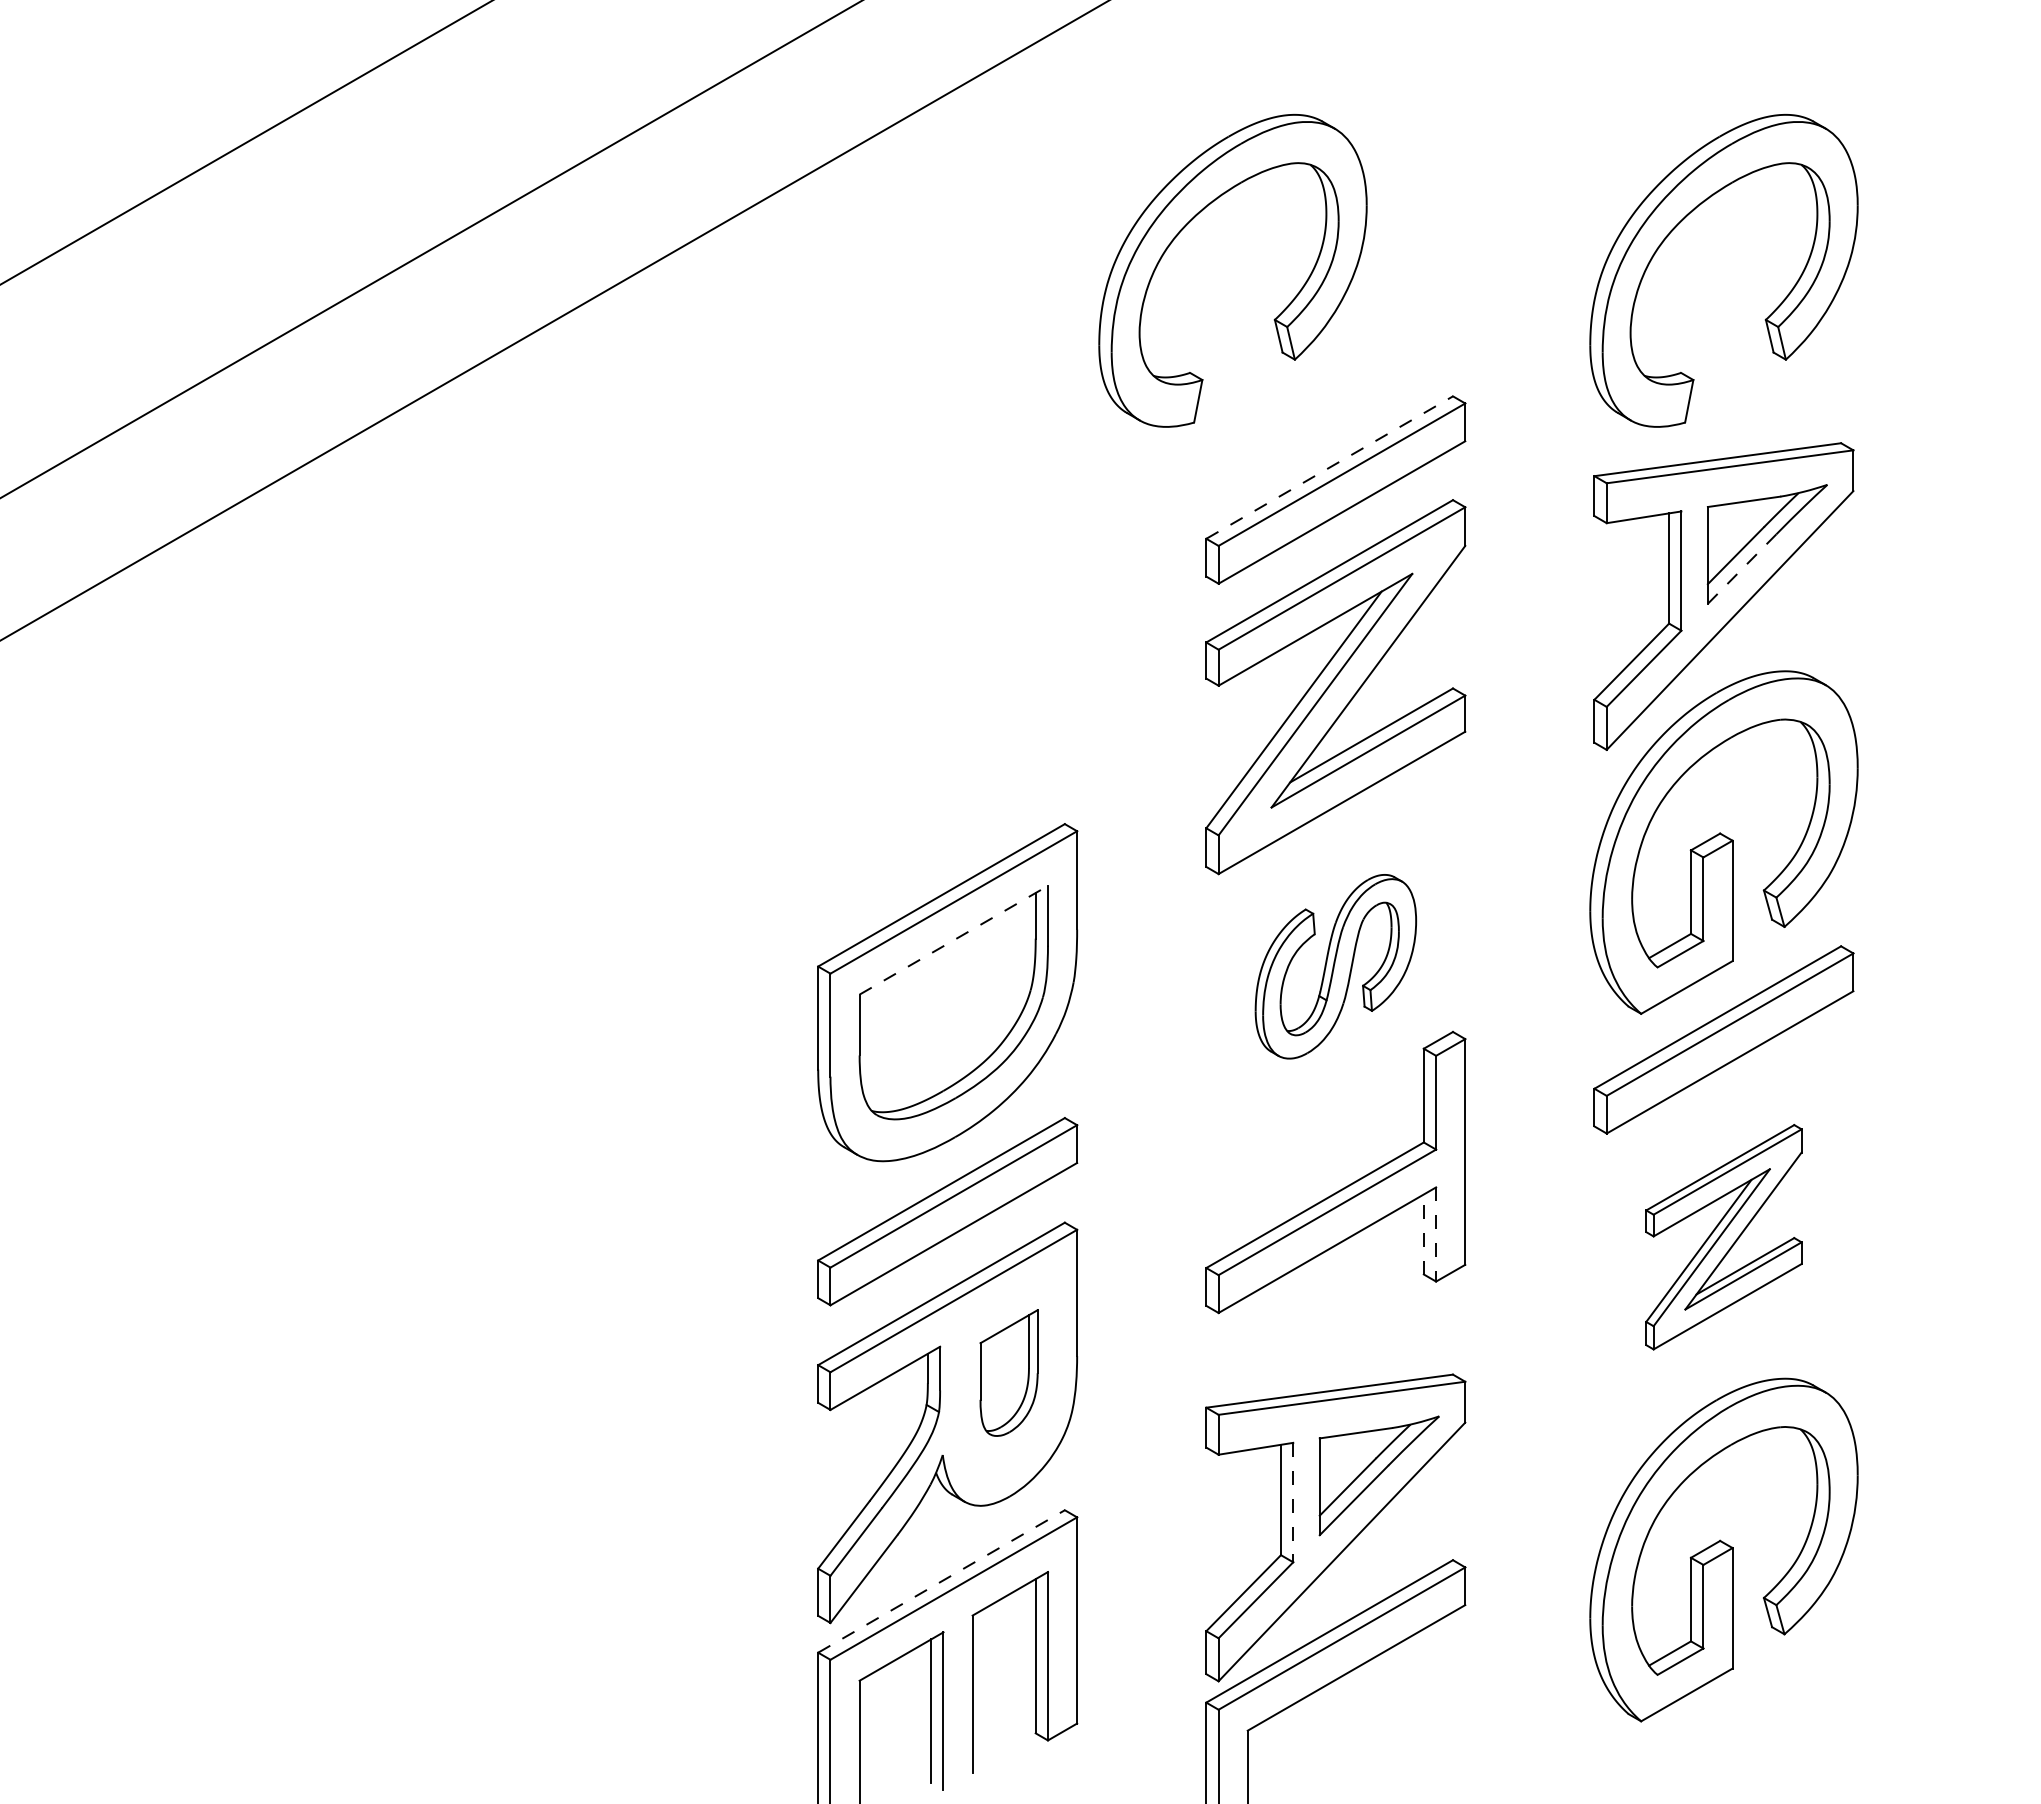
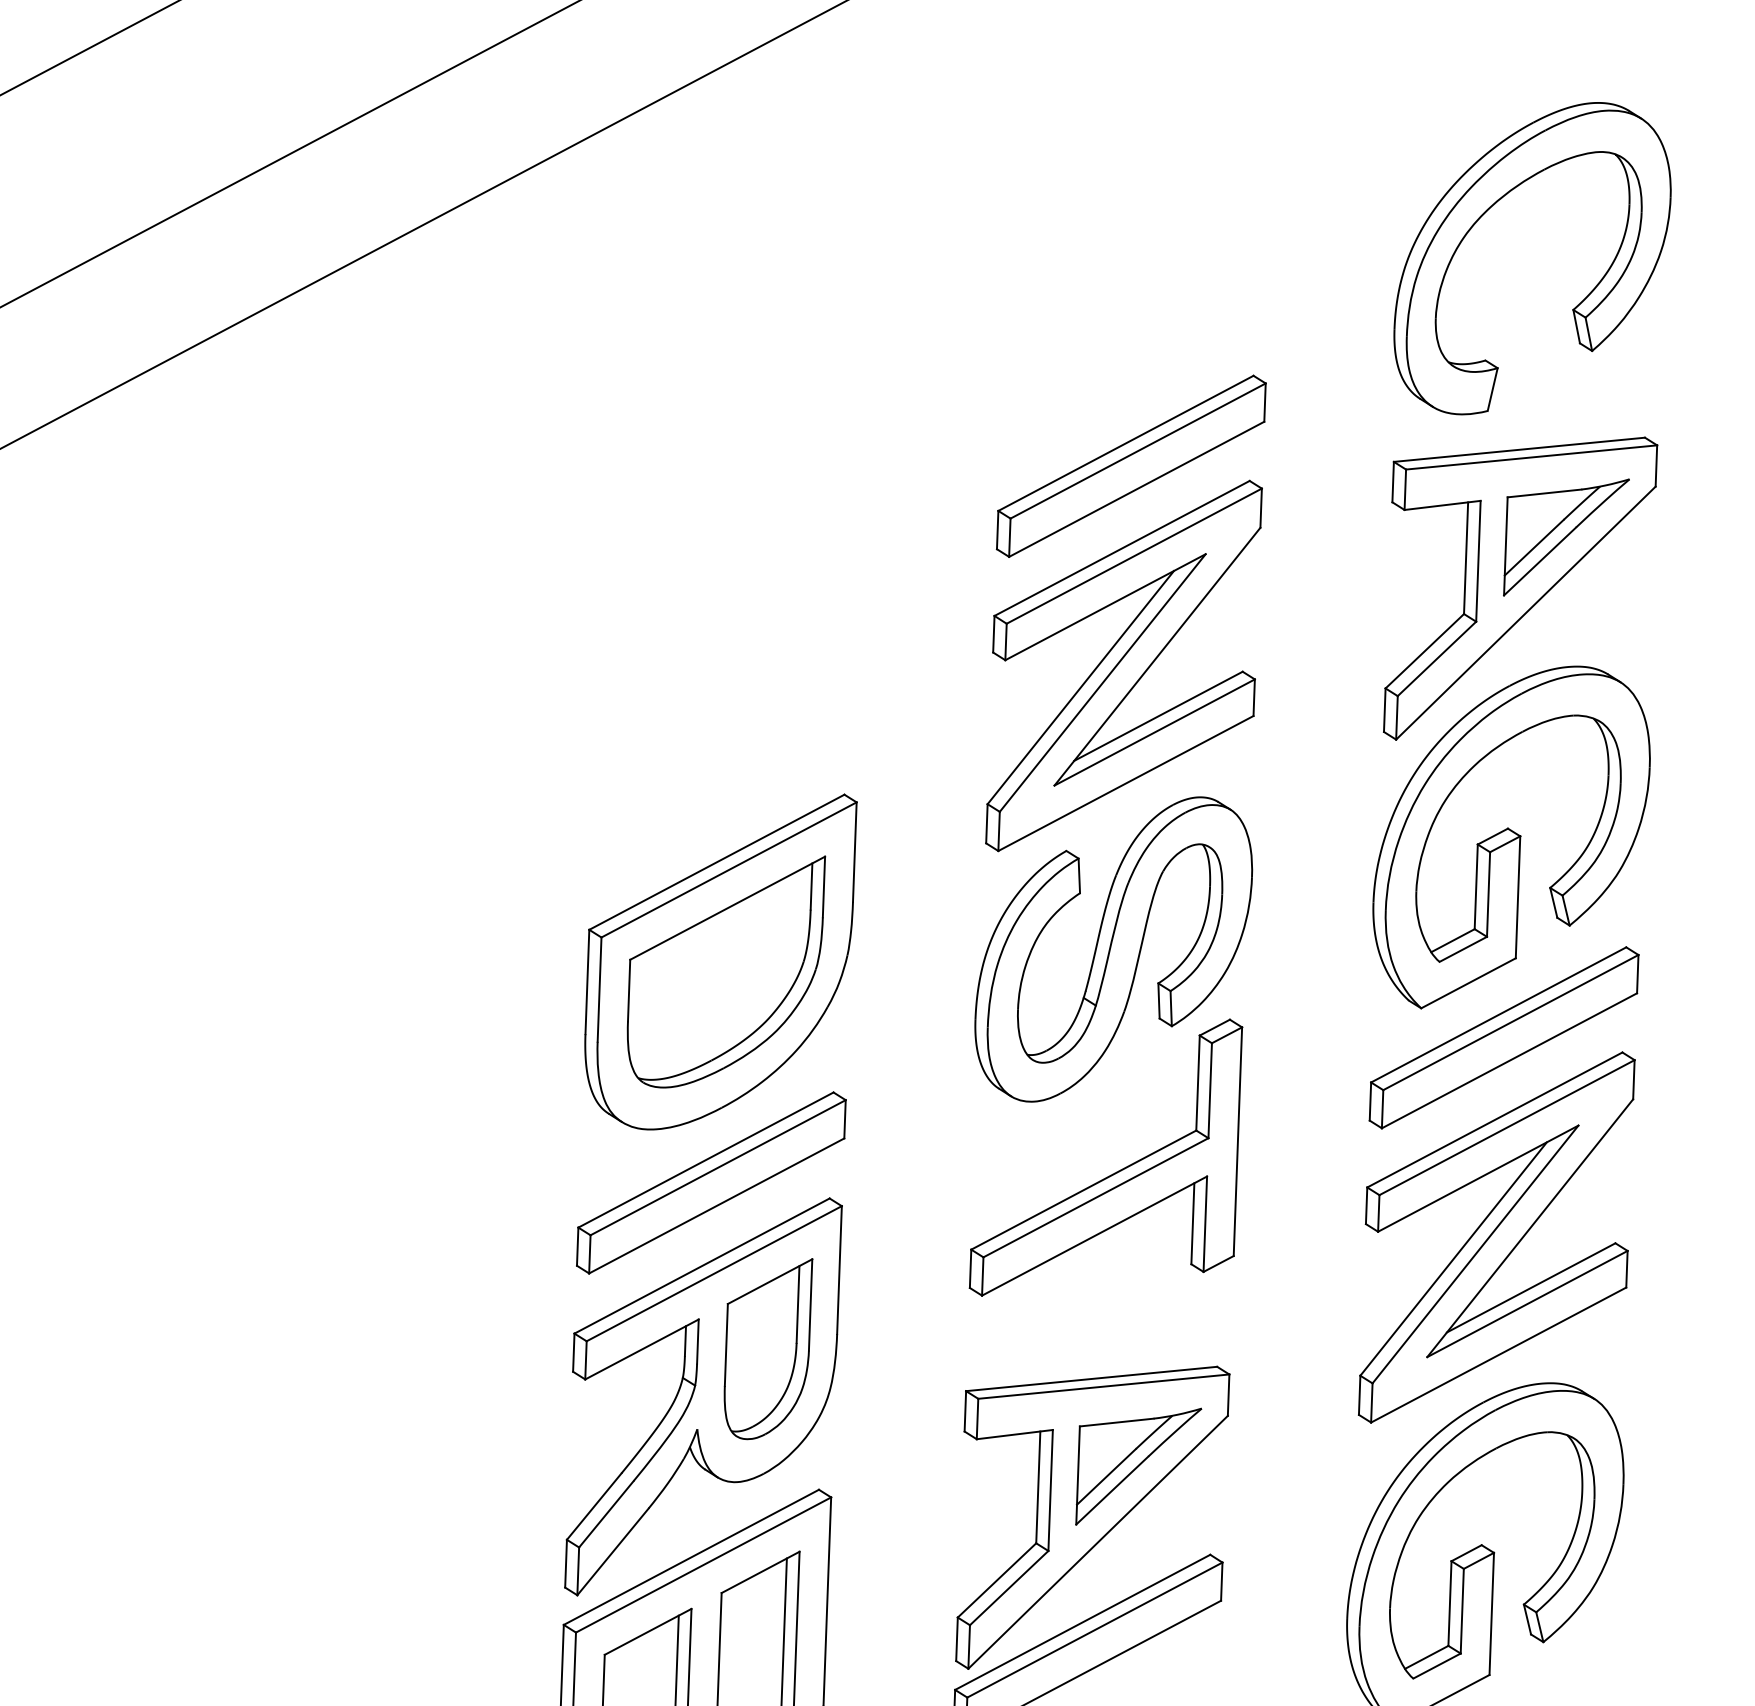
part: (1187, 225) -> (990, 192), removed
line: (1330, 467) -> (1126, 443), dashed -> solid
line: (1742, 569) -> (1540, 561), dashed -> solid
line: (953, 940) -> (727, 908), dashed -> solid
part: (1335, 966) -> (1113, 948), size x1.67
line: (1423, 1234) -> (1192, 1223), dashed -> solid
line: (1436, 1234) -> (1205, 1224), dashed -> solid
part: (1723, 1237) -> (1496, 1237), size x1.67
part: (1008, 1372) -> (767, 1348), size x1.43
line: (1293, 1502) -> (1050, 1490), dashed -> solid
line: (941, 1581) -> (691, 1557), dashed -> solid

